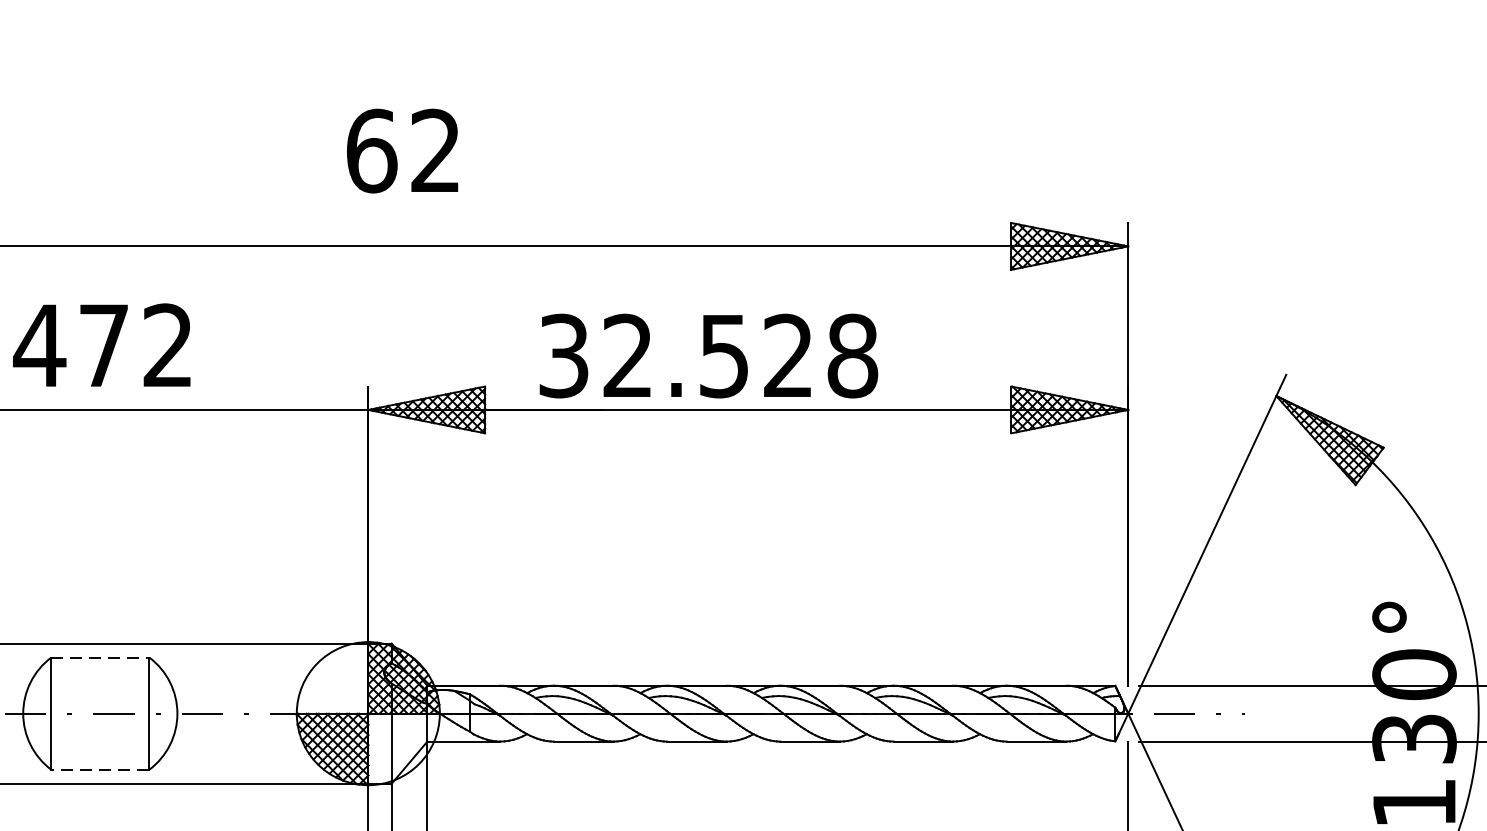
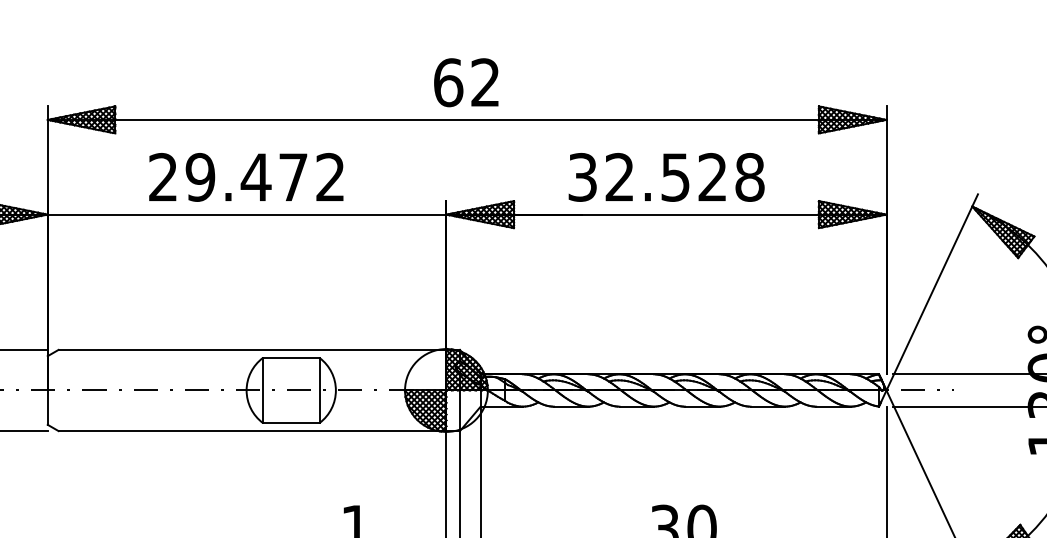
text: (402, 150) -> (466, 82), moved
text: (708, 356) -> (666, 177), moved
line: (100, 658) -> (291, 358), dashed -> solid
line: (99, 768) -> (290, 422), dashed -> solid

